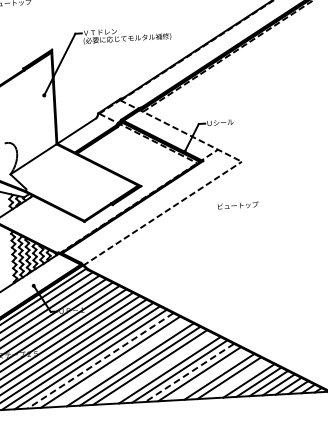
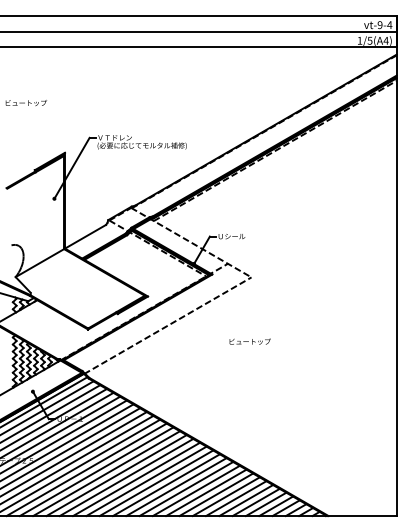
text: (237, 205) -> (249, 341), moved
line: (100, 360) -> (96, 471), dashed -> solid
line: (120, 363) -> (116, 475), added
line: (159, 369) -> (156, 483), added
line: (188, 373) -> (185, 489), dashed -> solid
line: (209, 375) -> (206, 492), added
line: (239, 379) -> (236, 498), added

